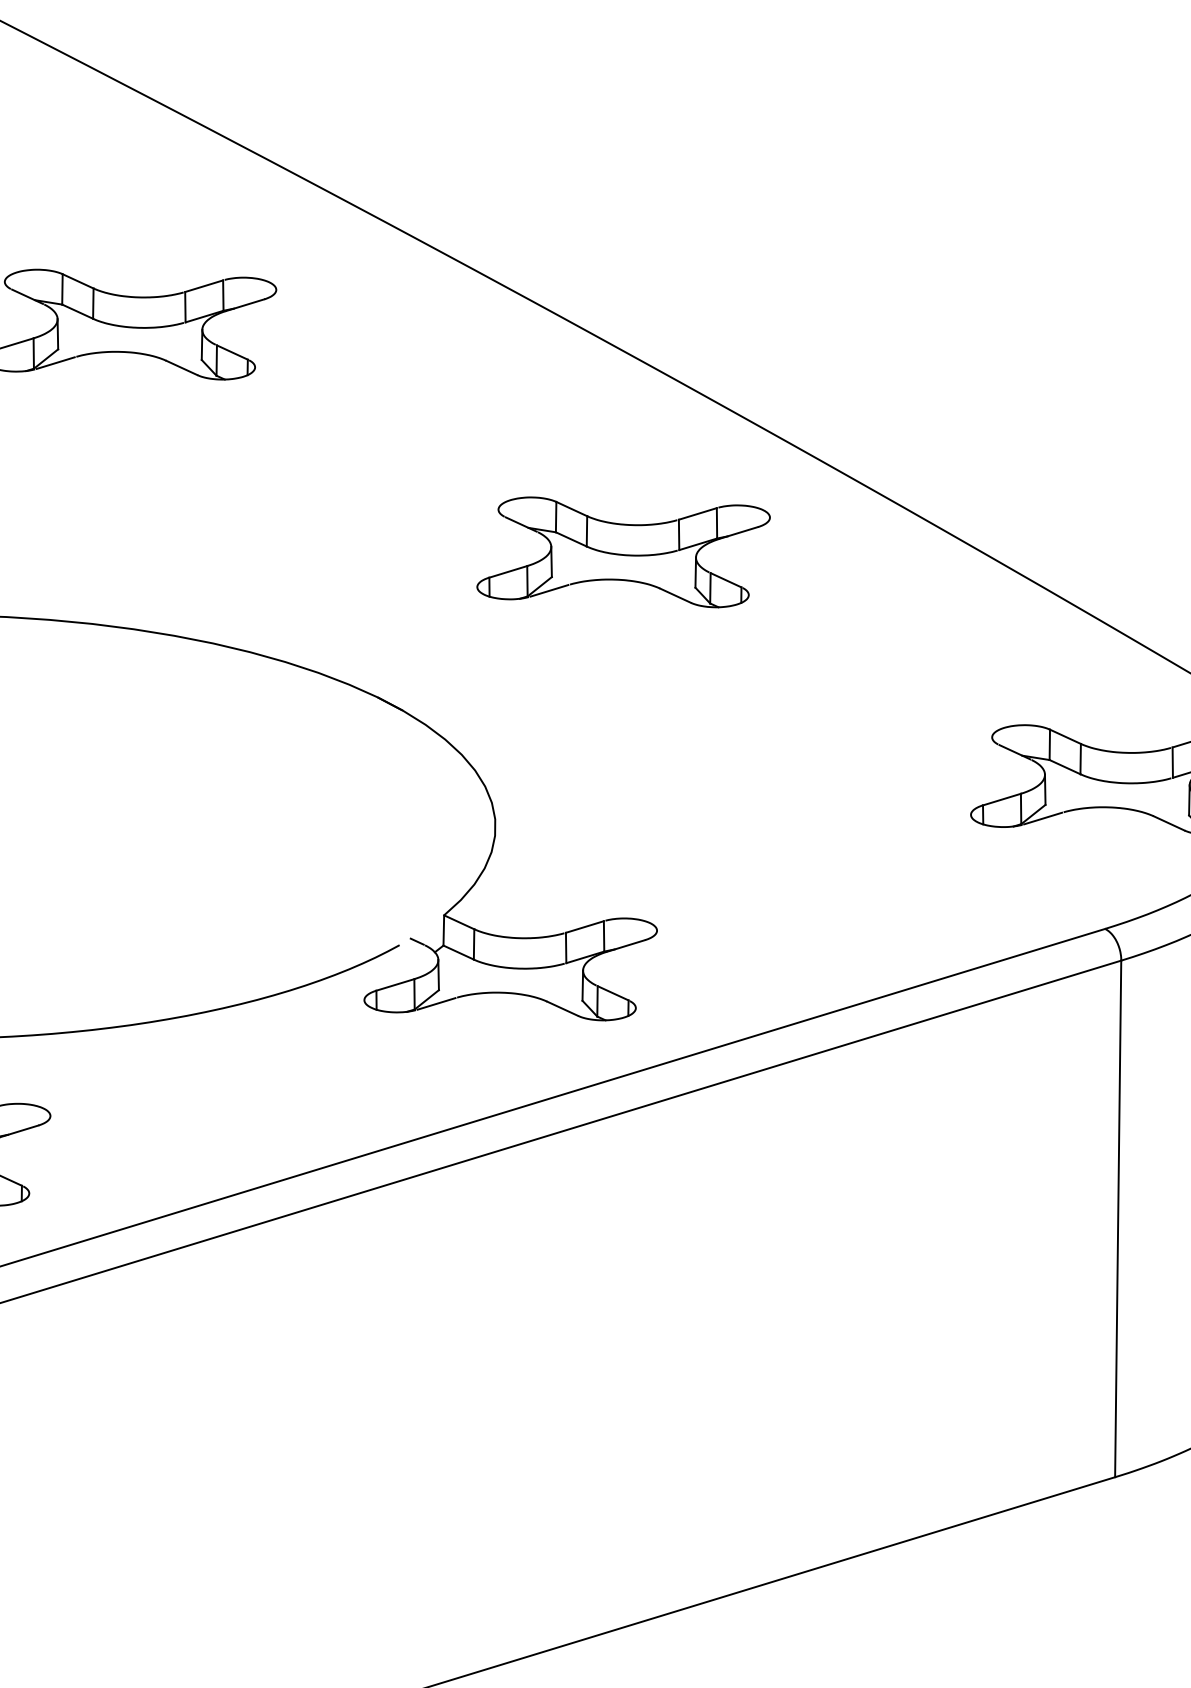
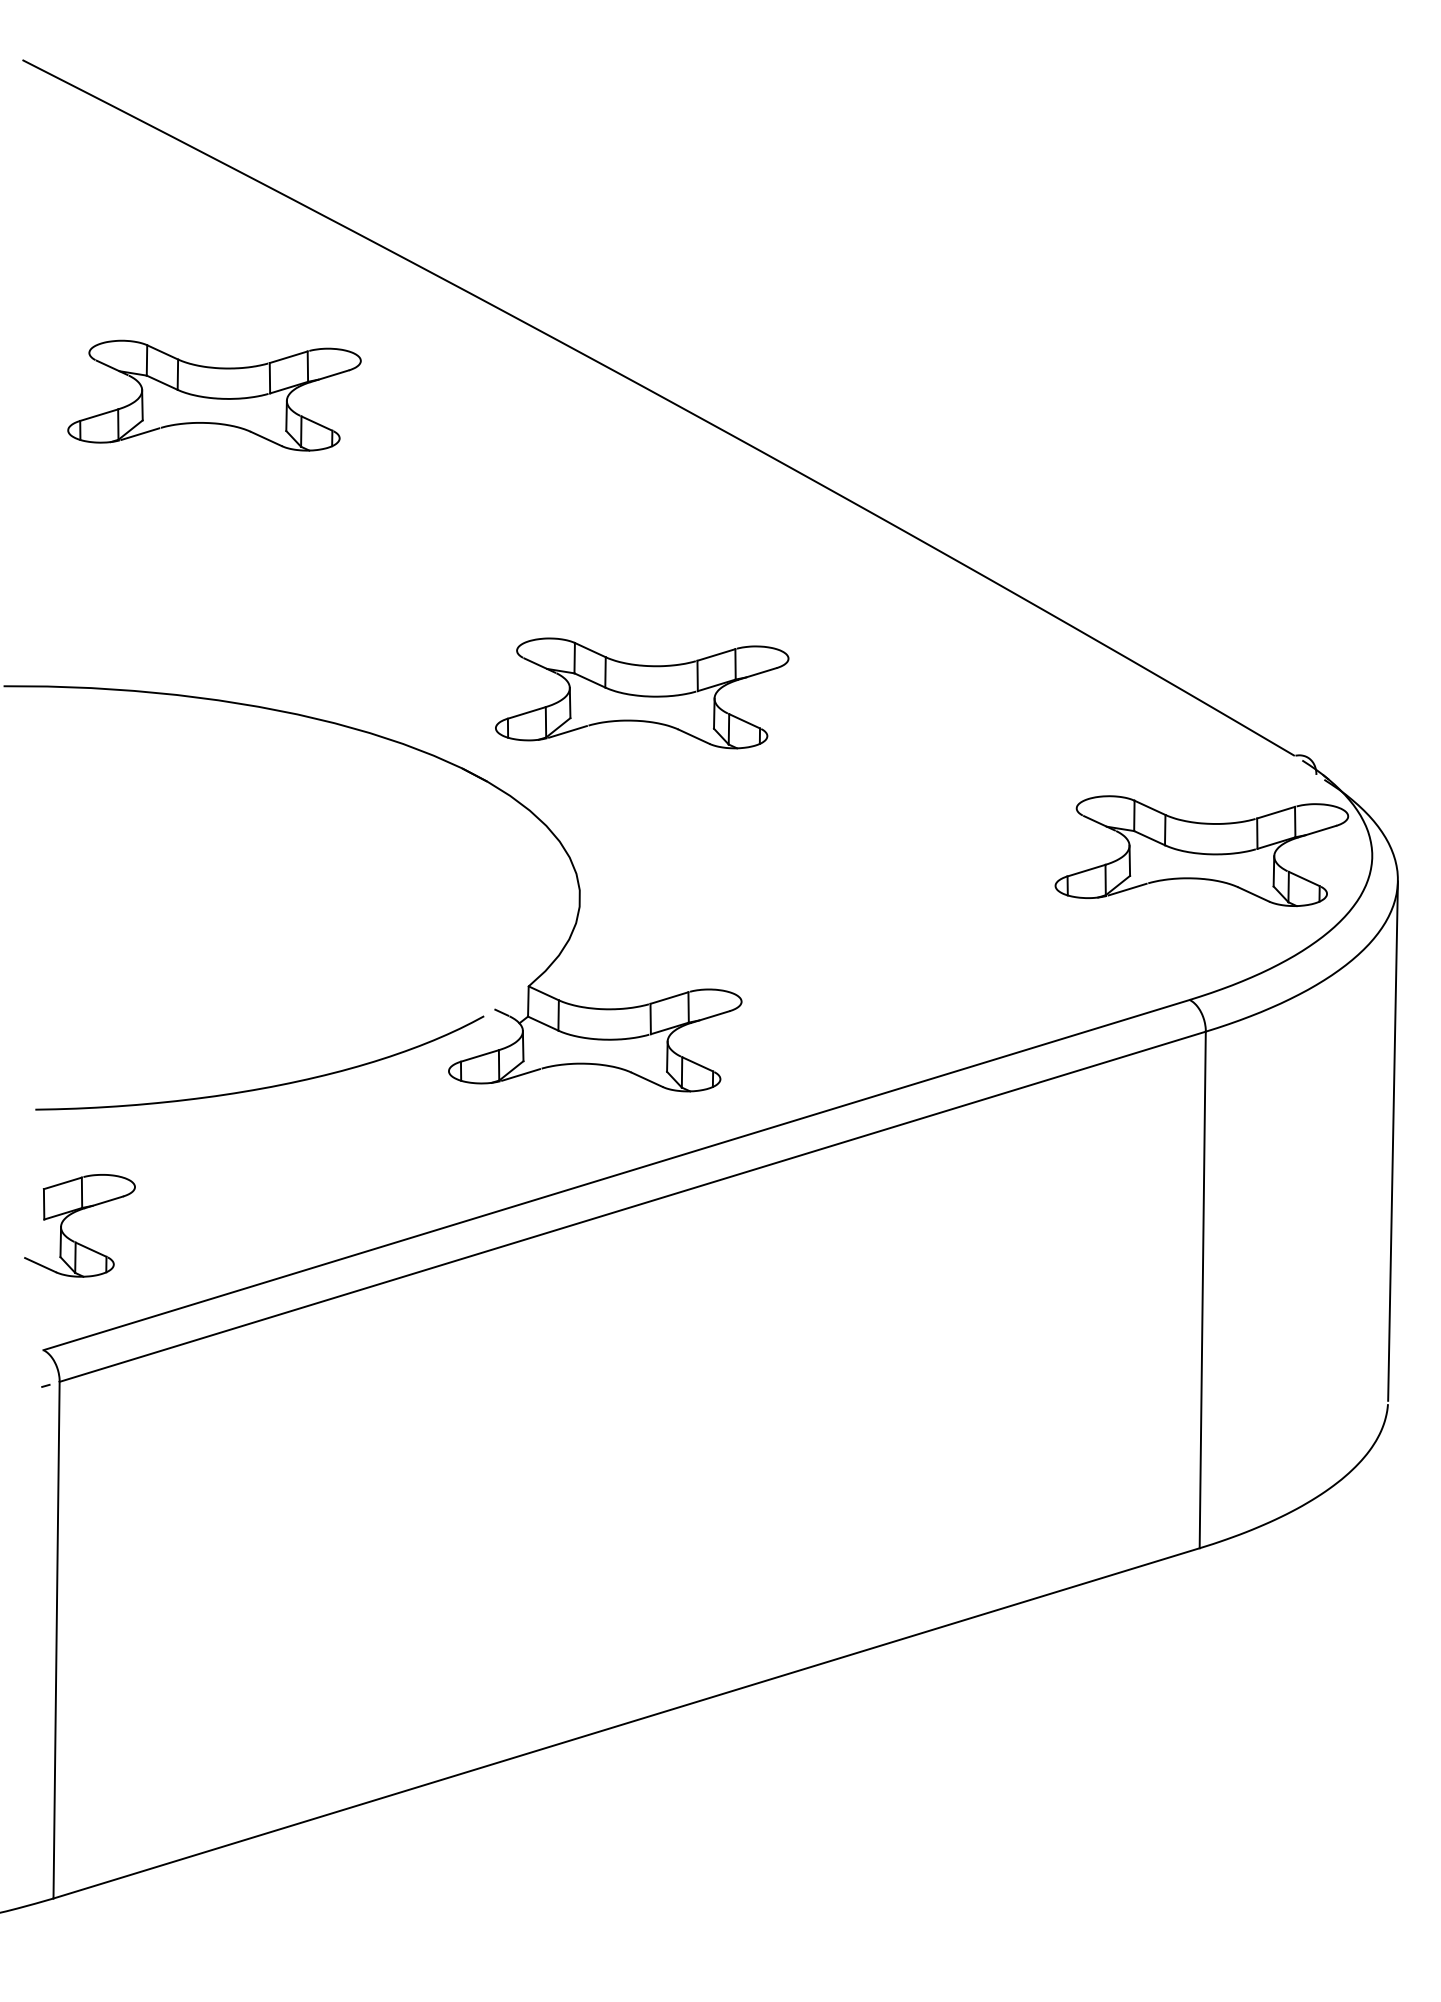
part: (623, 552) -> (642, 693), moved

